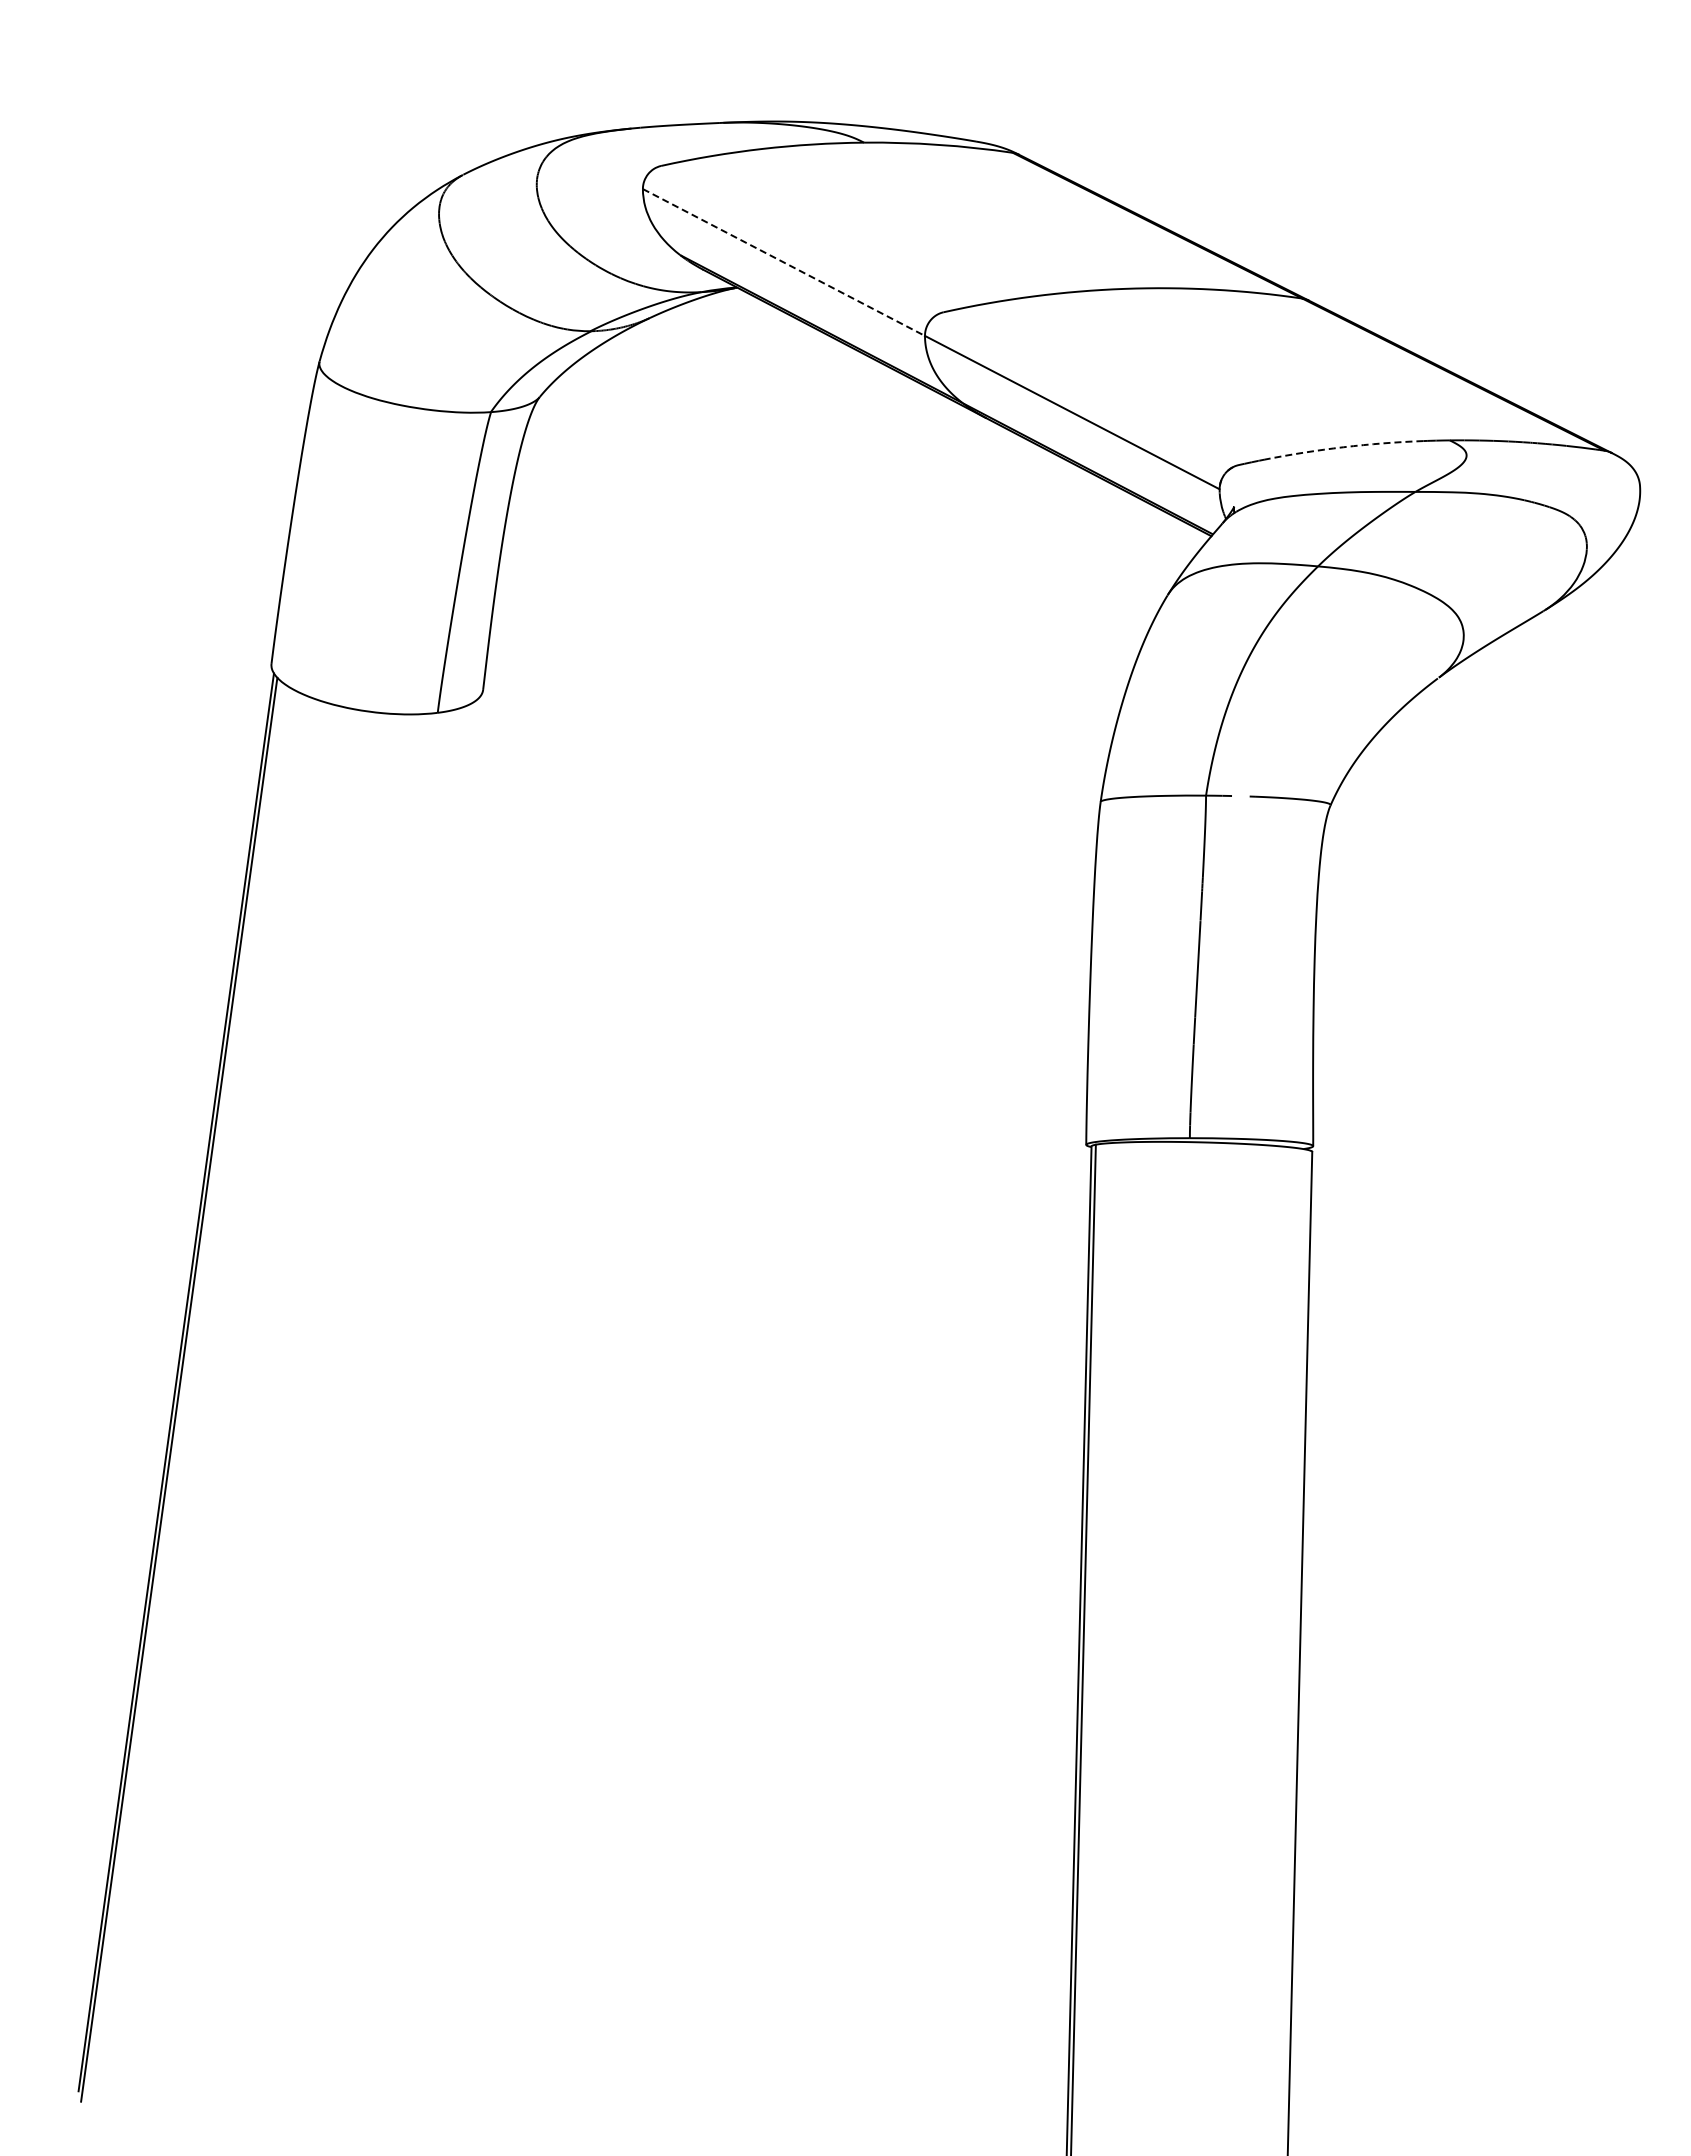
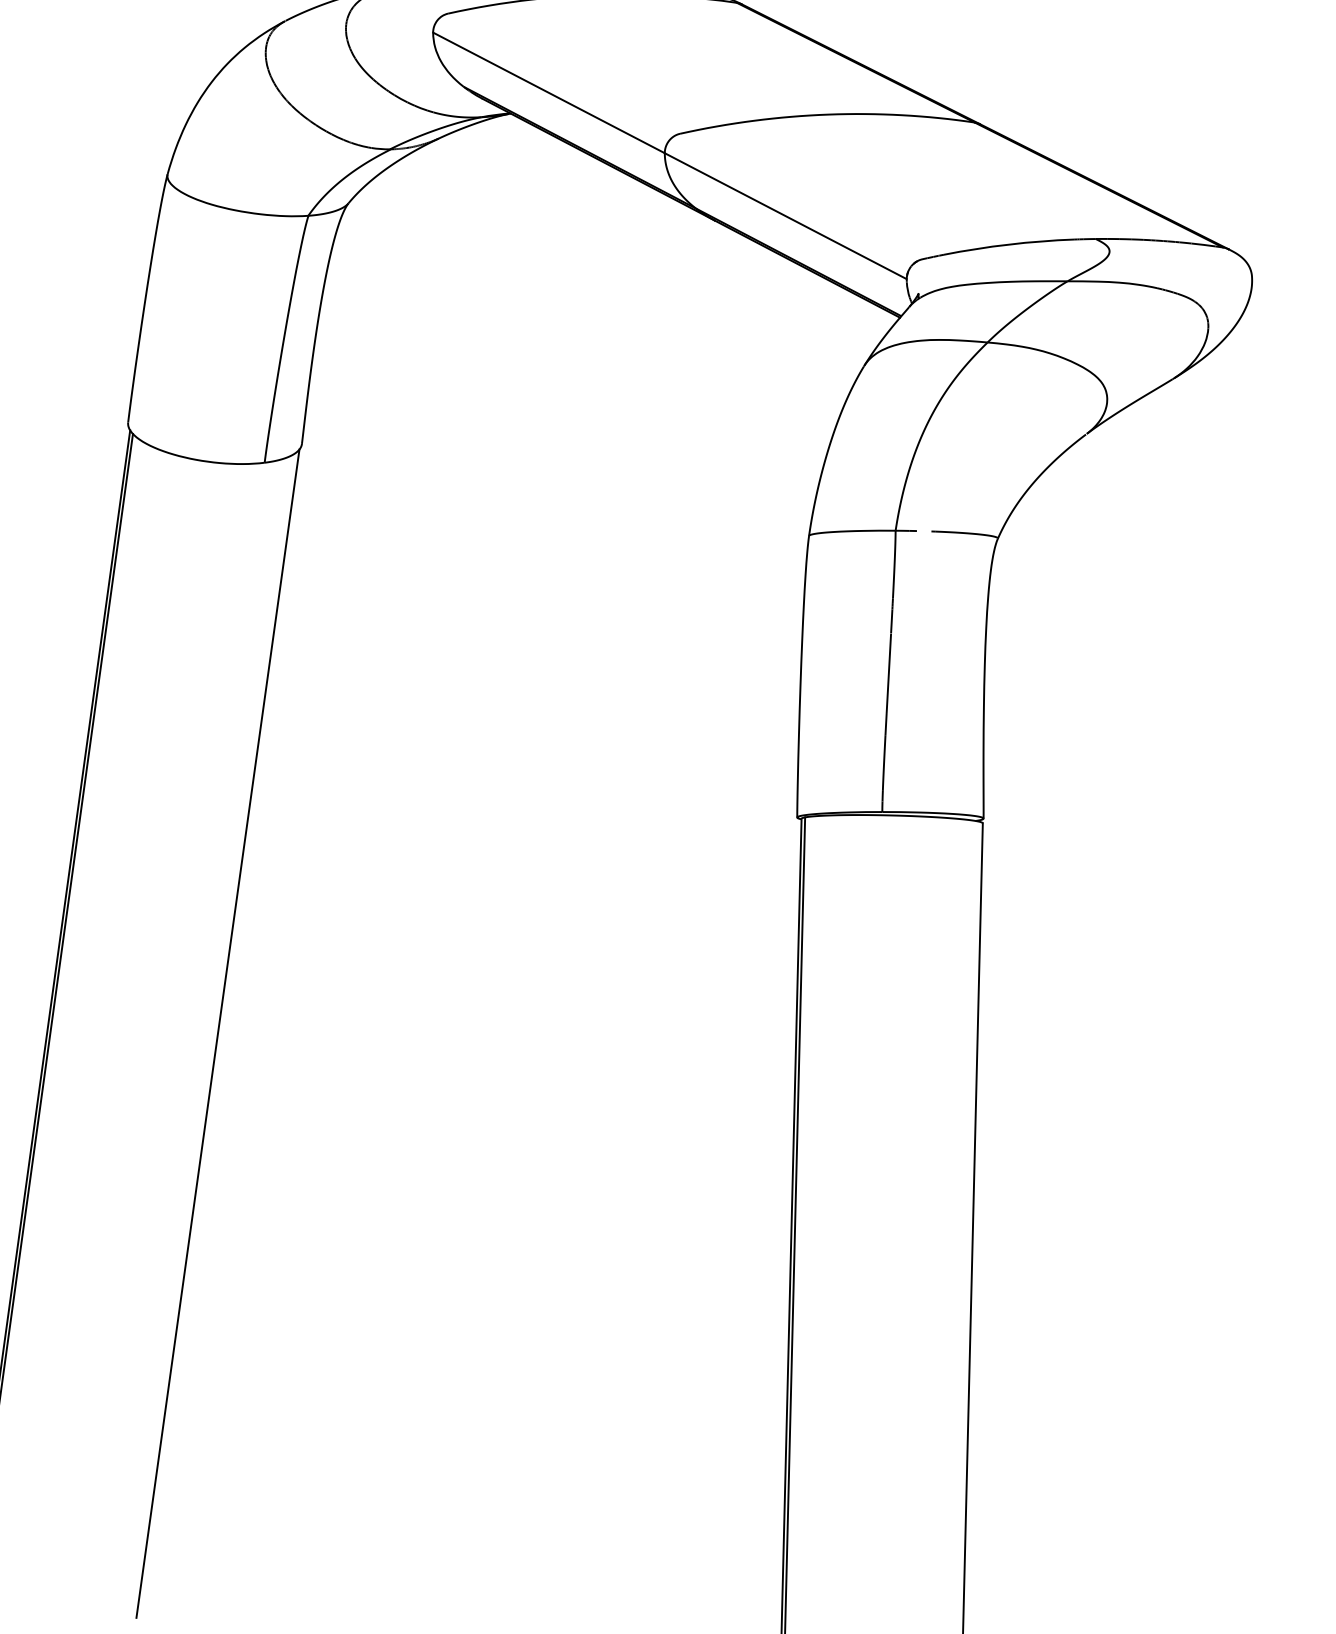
line: (783, 262) -> (548, 92), dashed -> solid
arc: (1343, 447) -> (1008, 244), dashed -> solid
line: (380, 1407) -> (217, 1033), added

